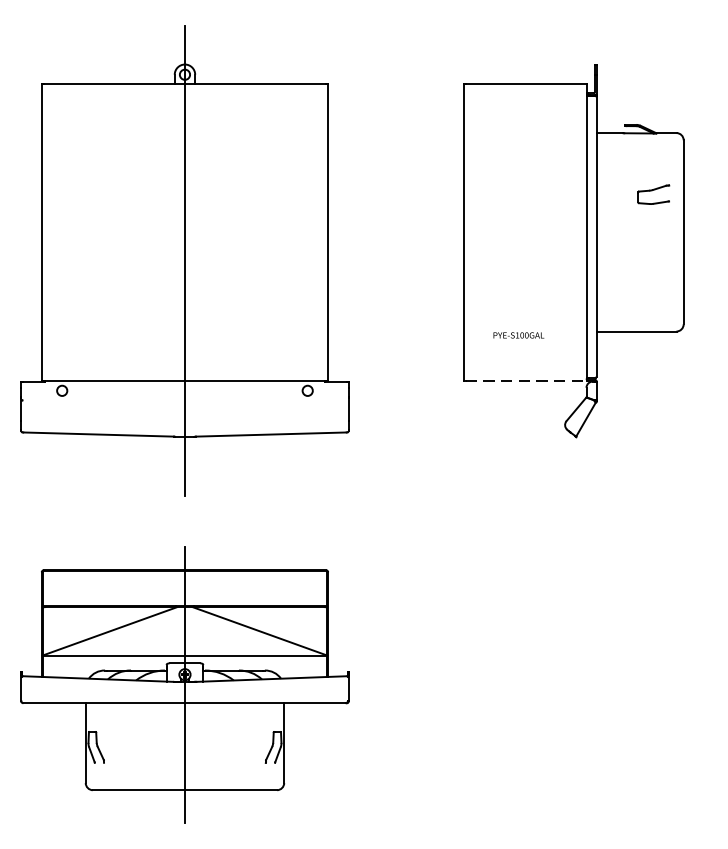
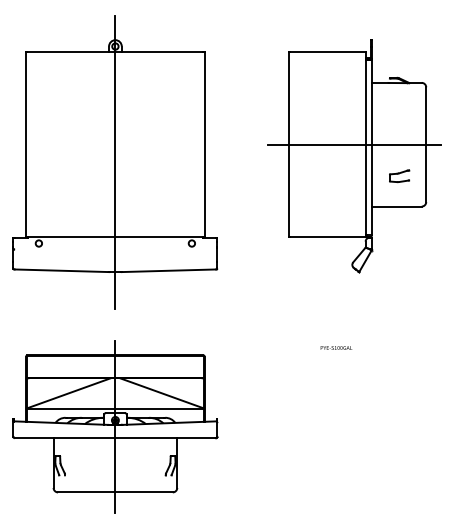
part: (653, 195) -> (399, 176), moved
line: (568, 231) -> (354, 144), added
text: (518, 334) -> (336, 347), moved
line: (526, 381) -> (328, 237), dashed -> solid

